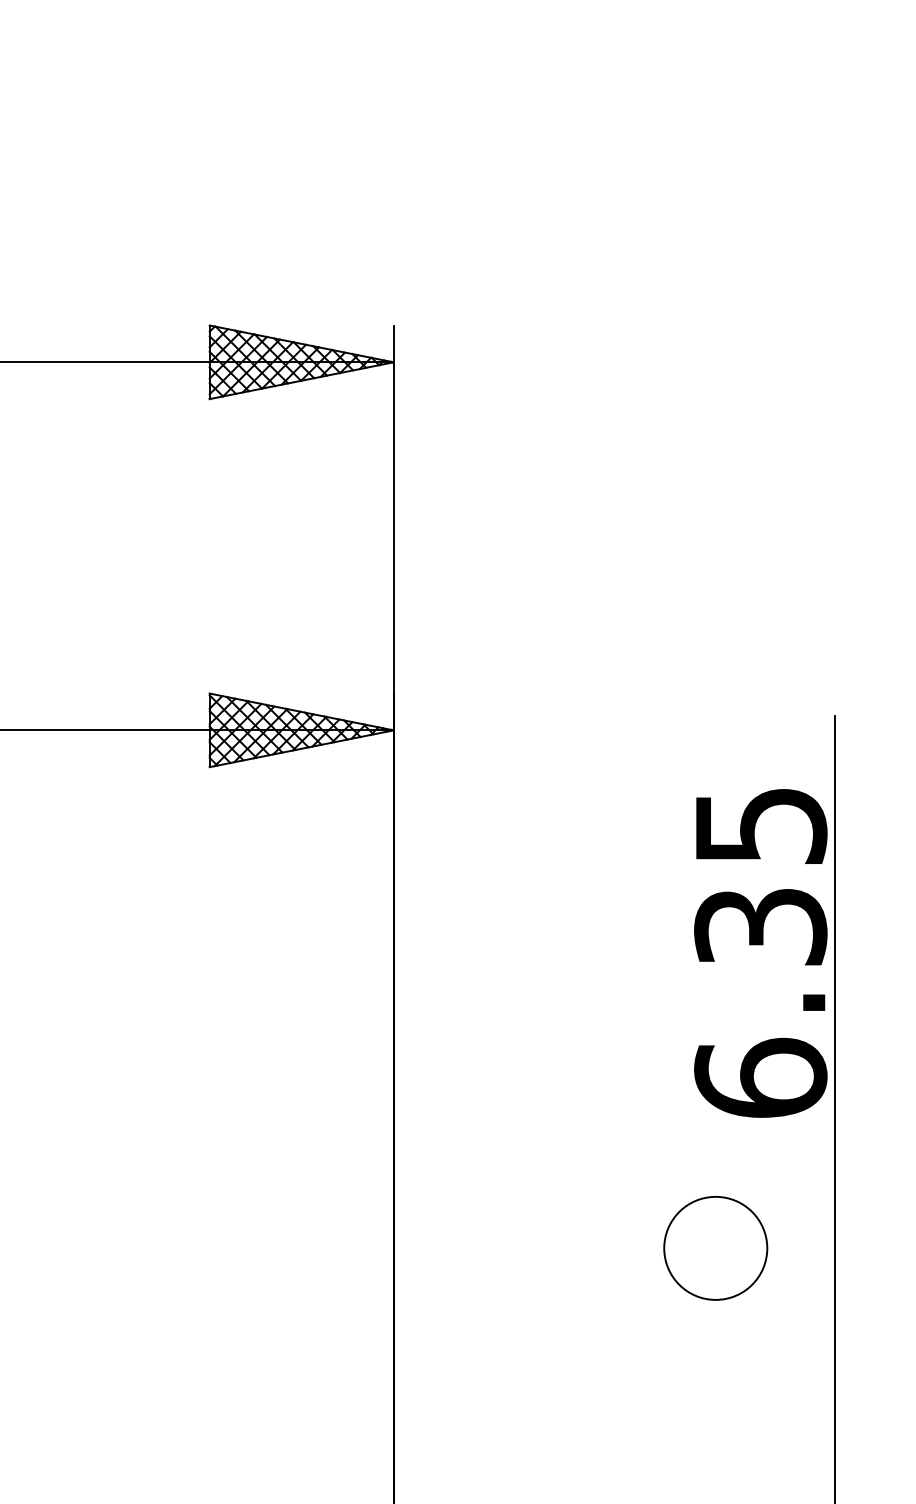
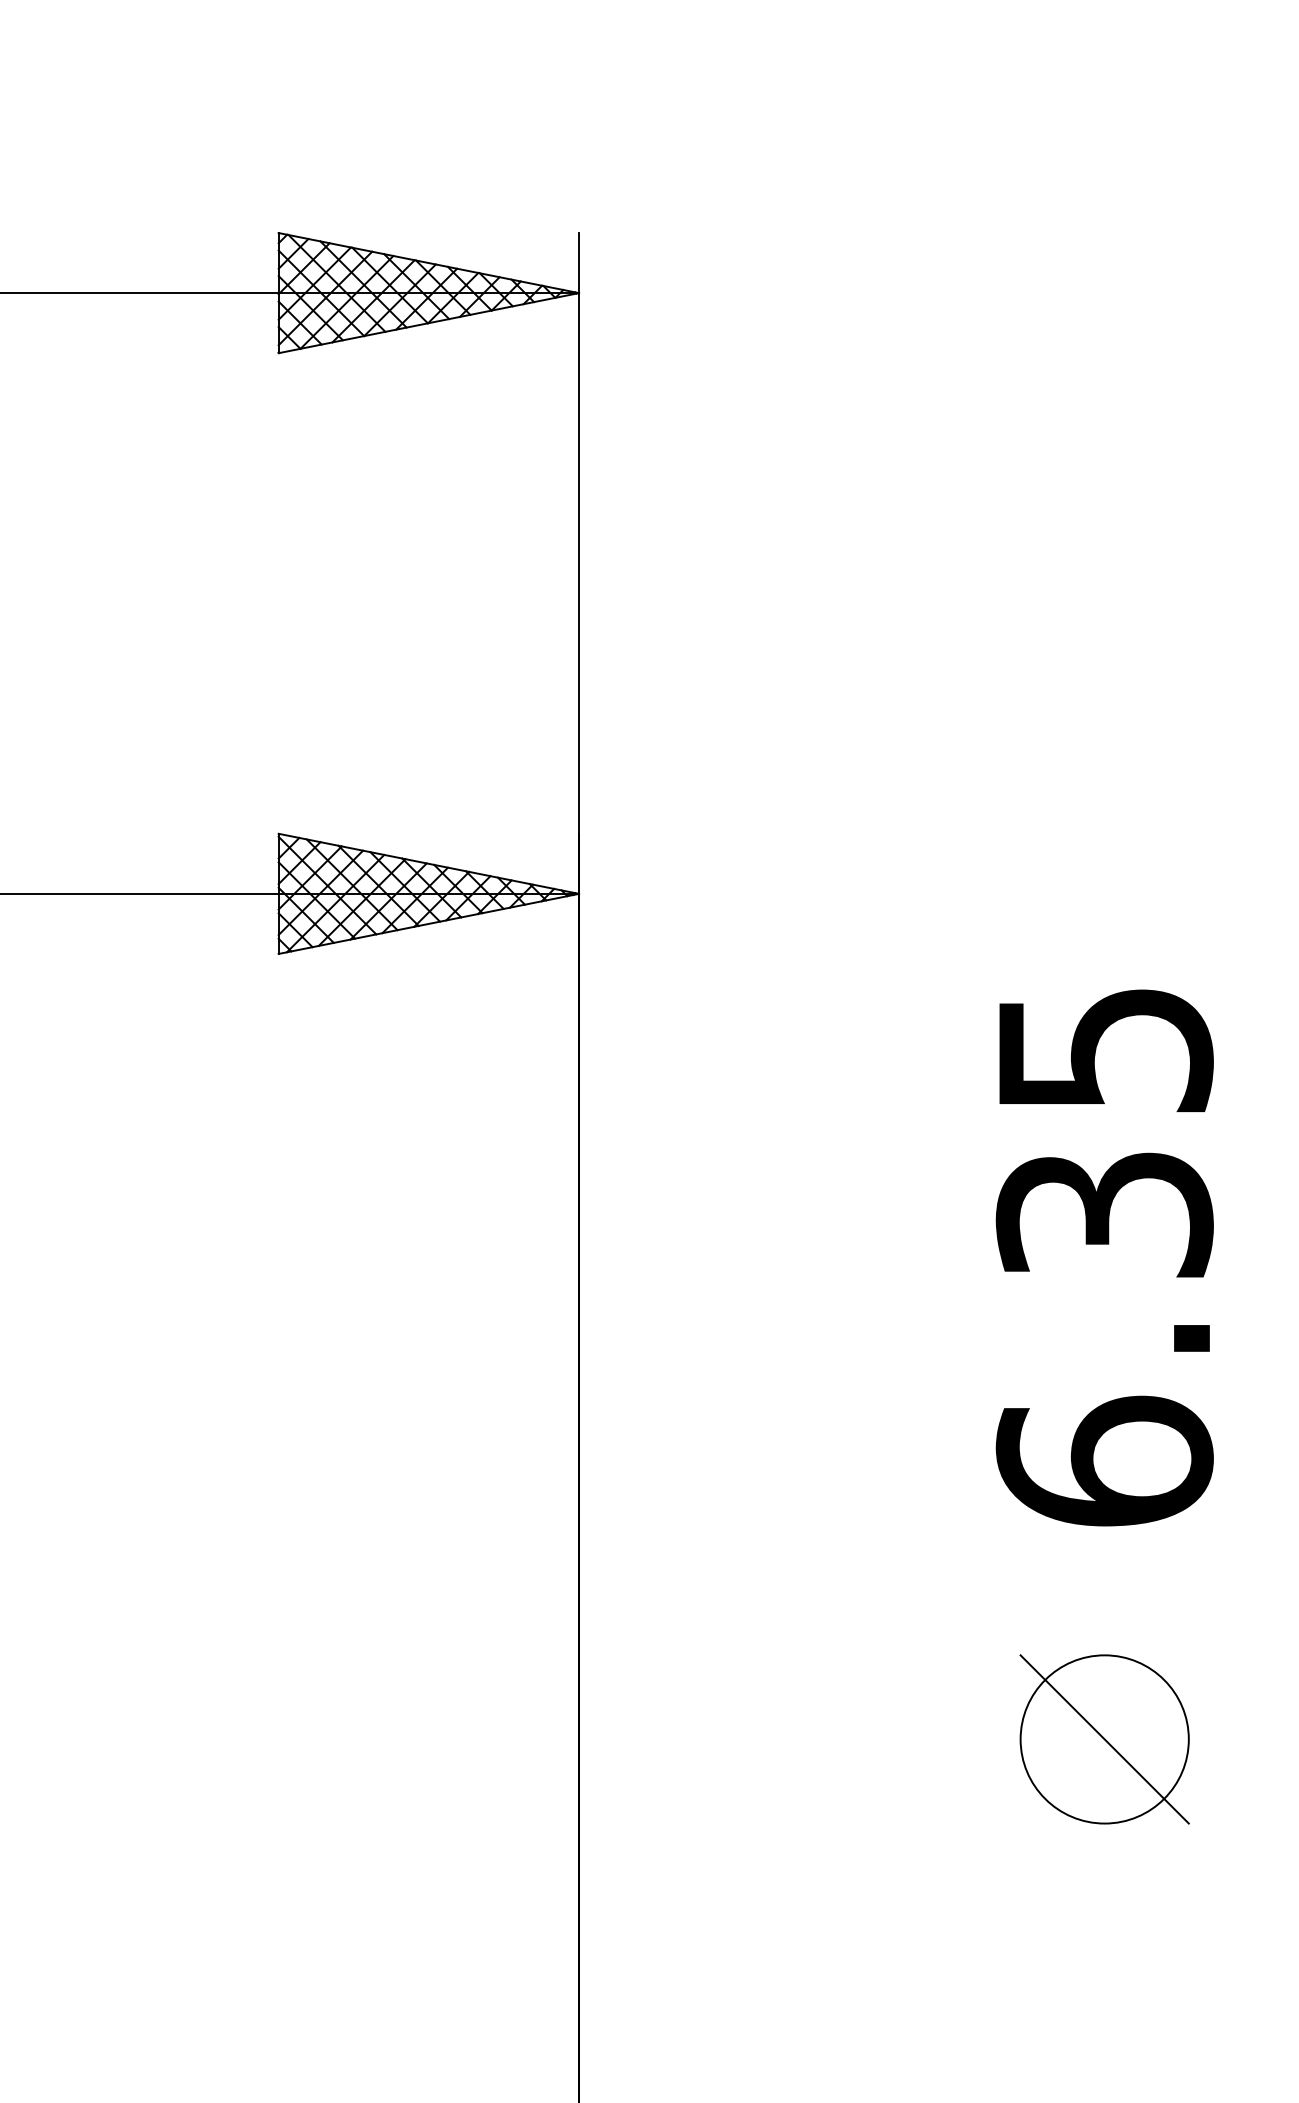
text: (760, 953) -> (1104, 1258), moved
line: (715, 1247) -> (1104, 1737), added

